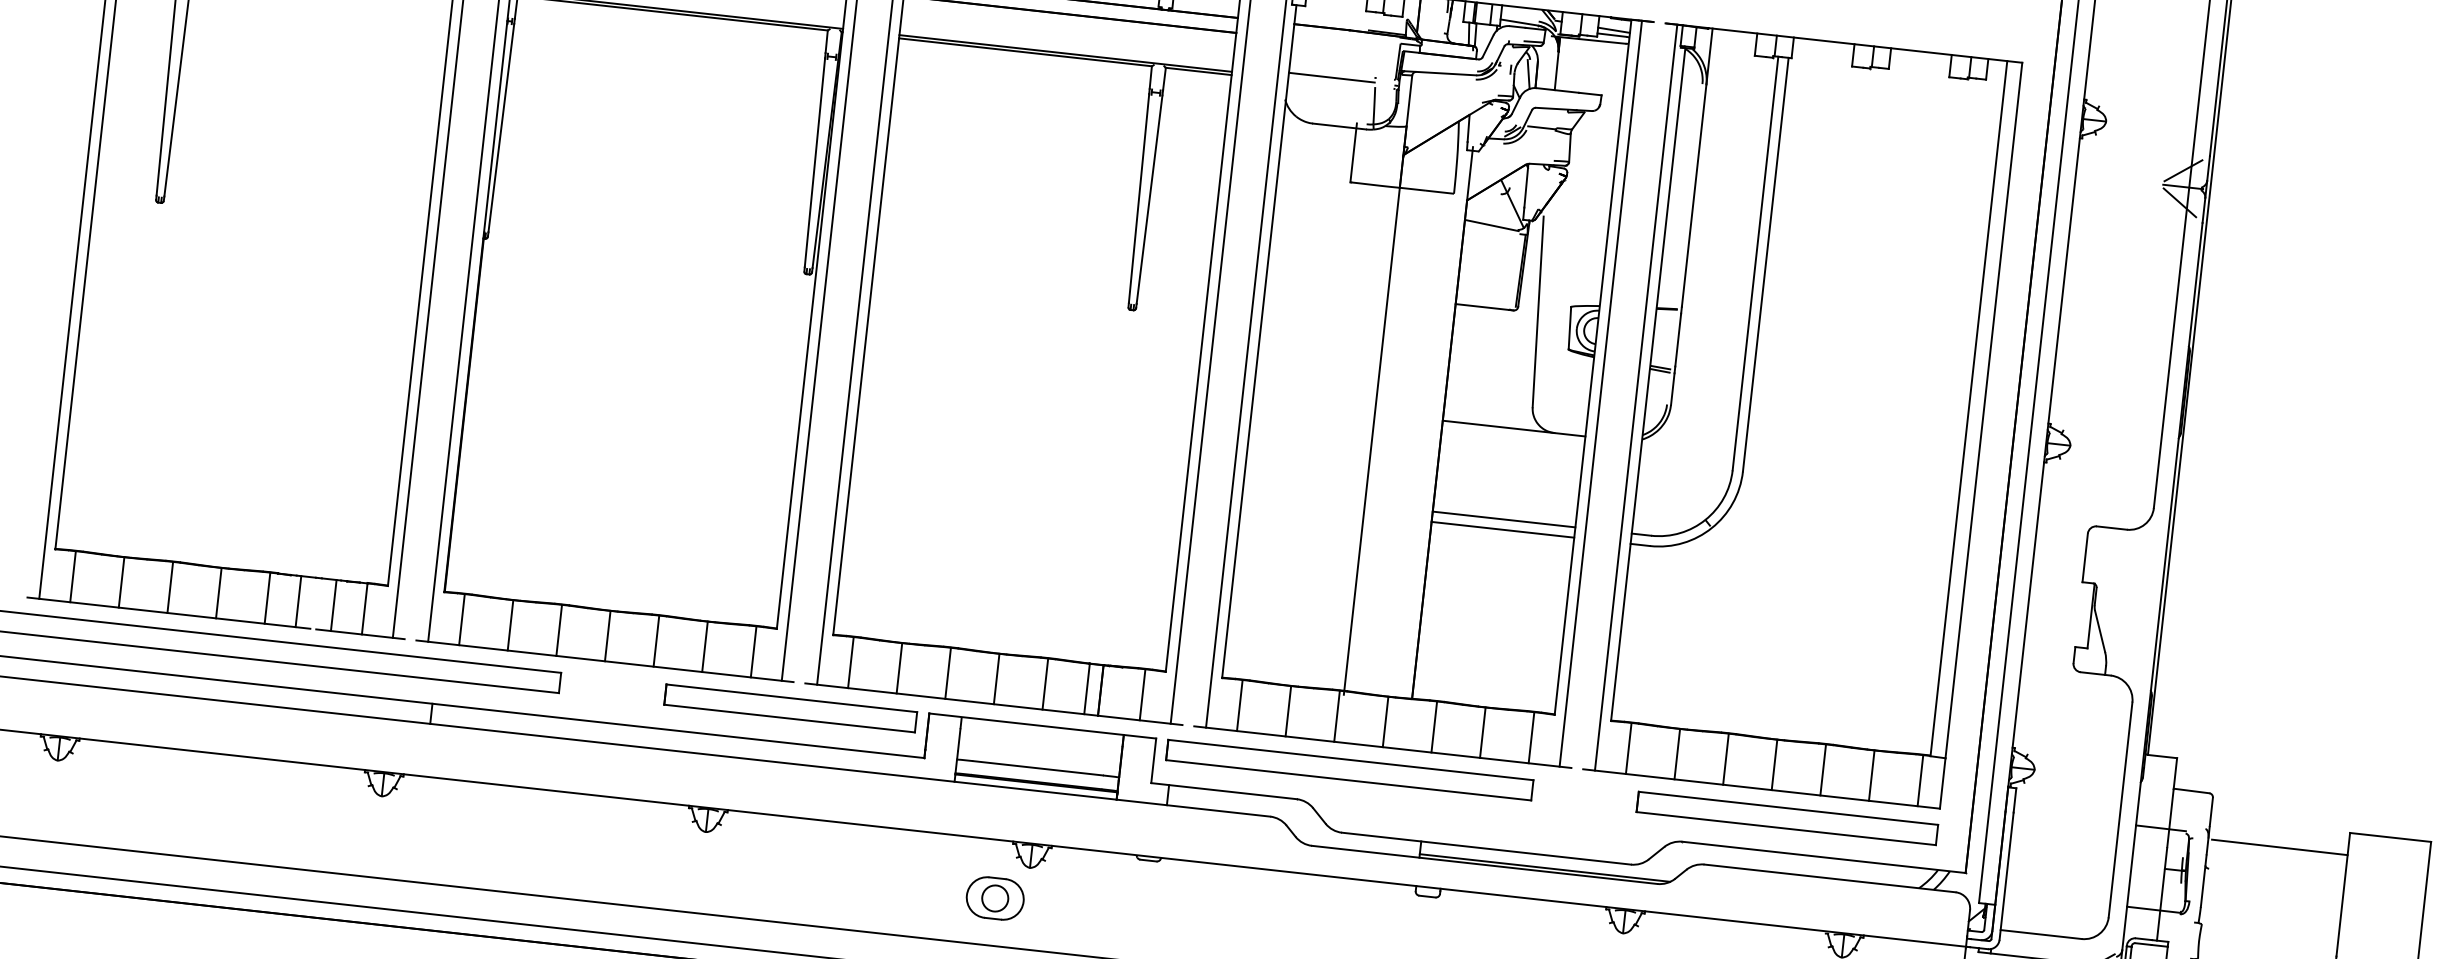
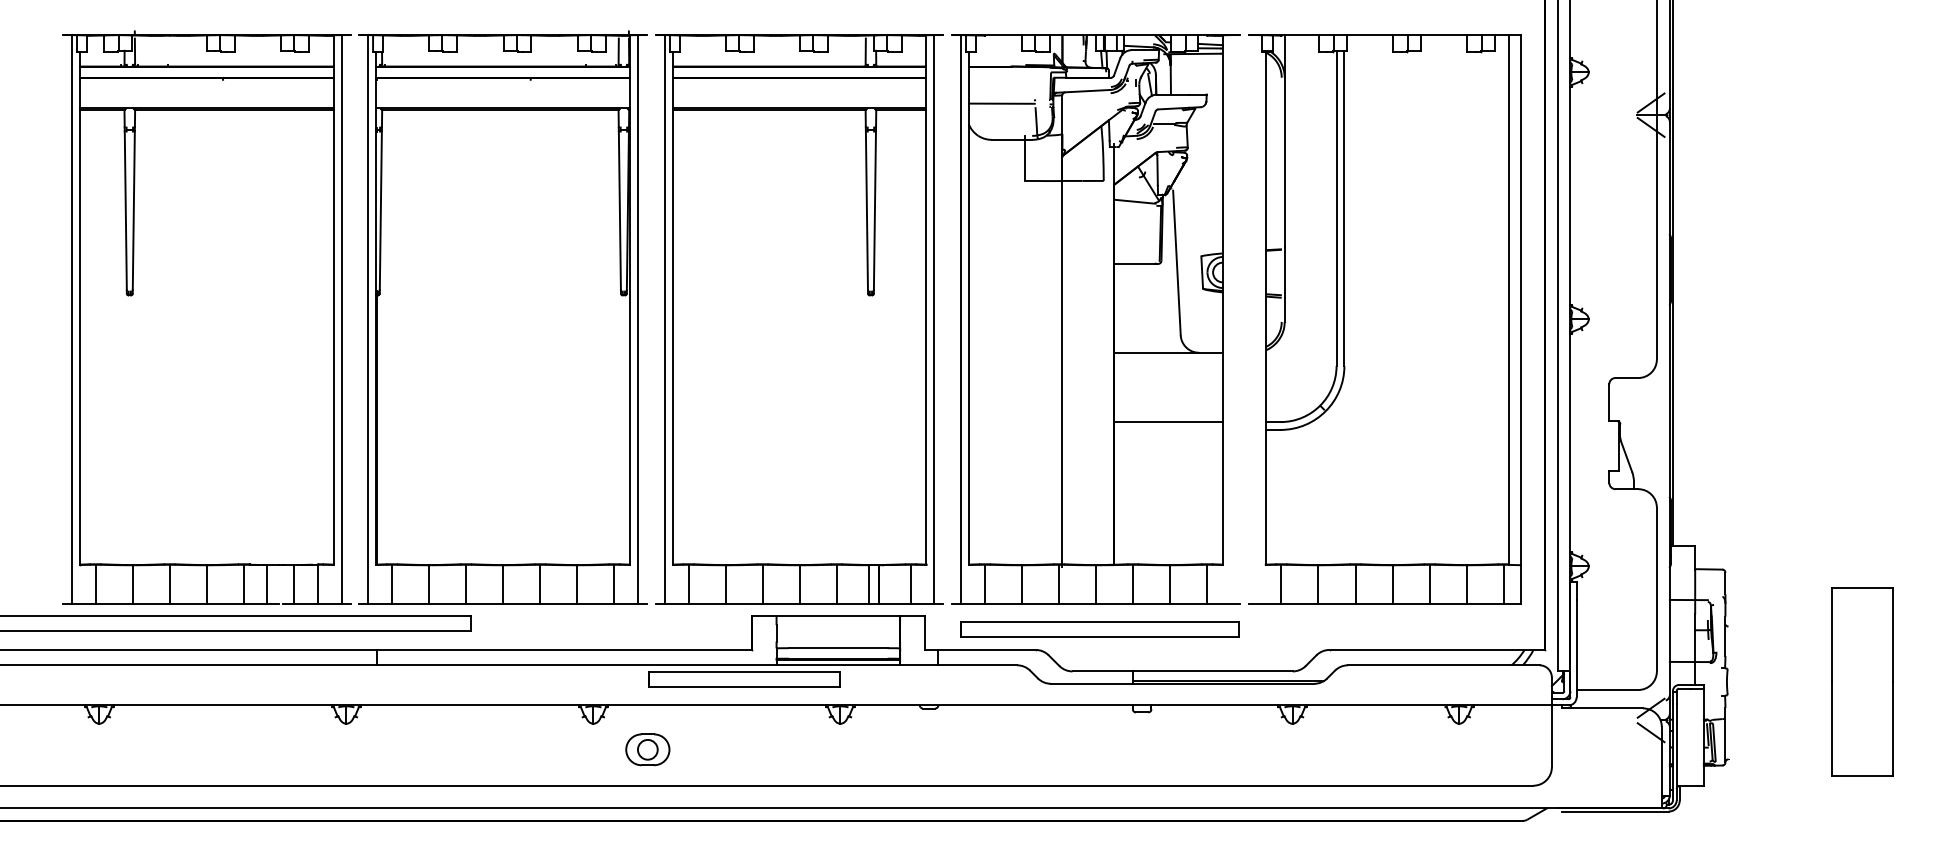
line: (1600, 393) -> (1230, 319), removed
line: (1635, 397) -> (1257, 319), removed
line: (1502, 529) -> (1168, 429), removed
part: (791, 708) -> (744, 679), moved
part: (1348, 769) -> (1099, 629), moved
part: (1787, 818) -> (1406, 623), removed
line: (2279, 847) -> (1779, 604), removed
part: (994, 898) -> (647, 749), moved

